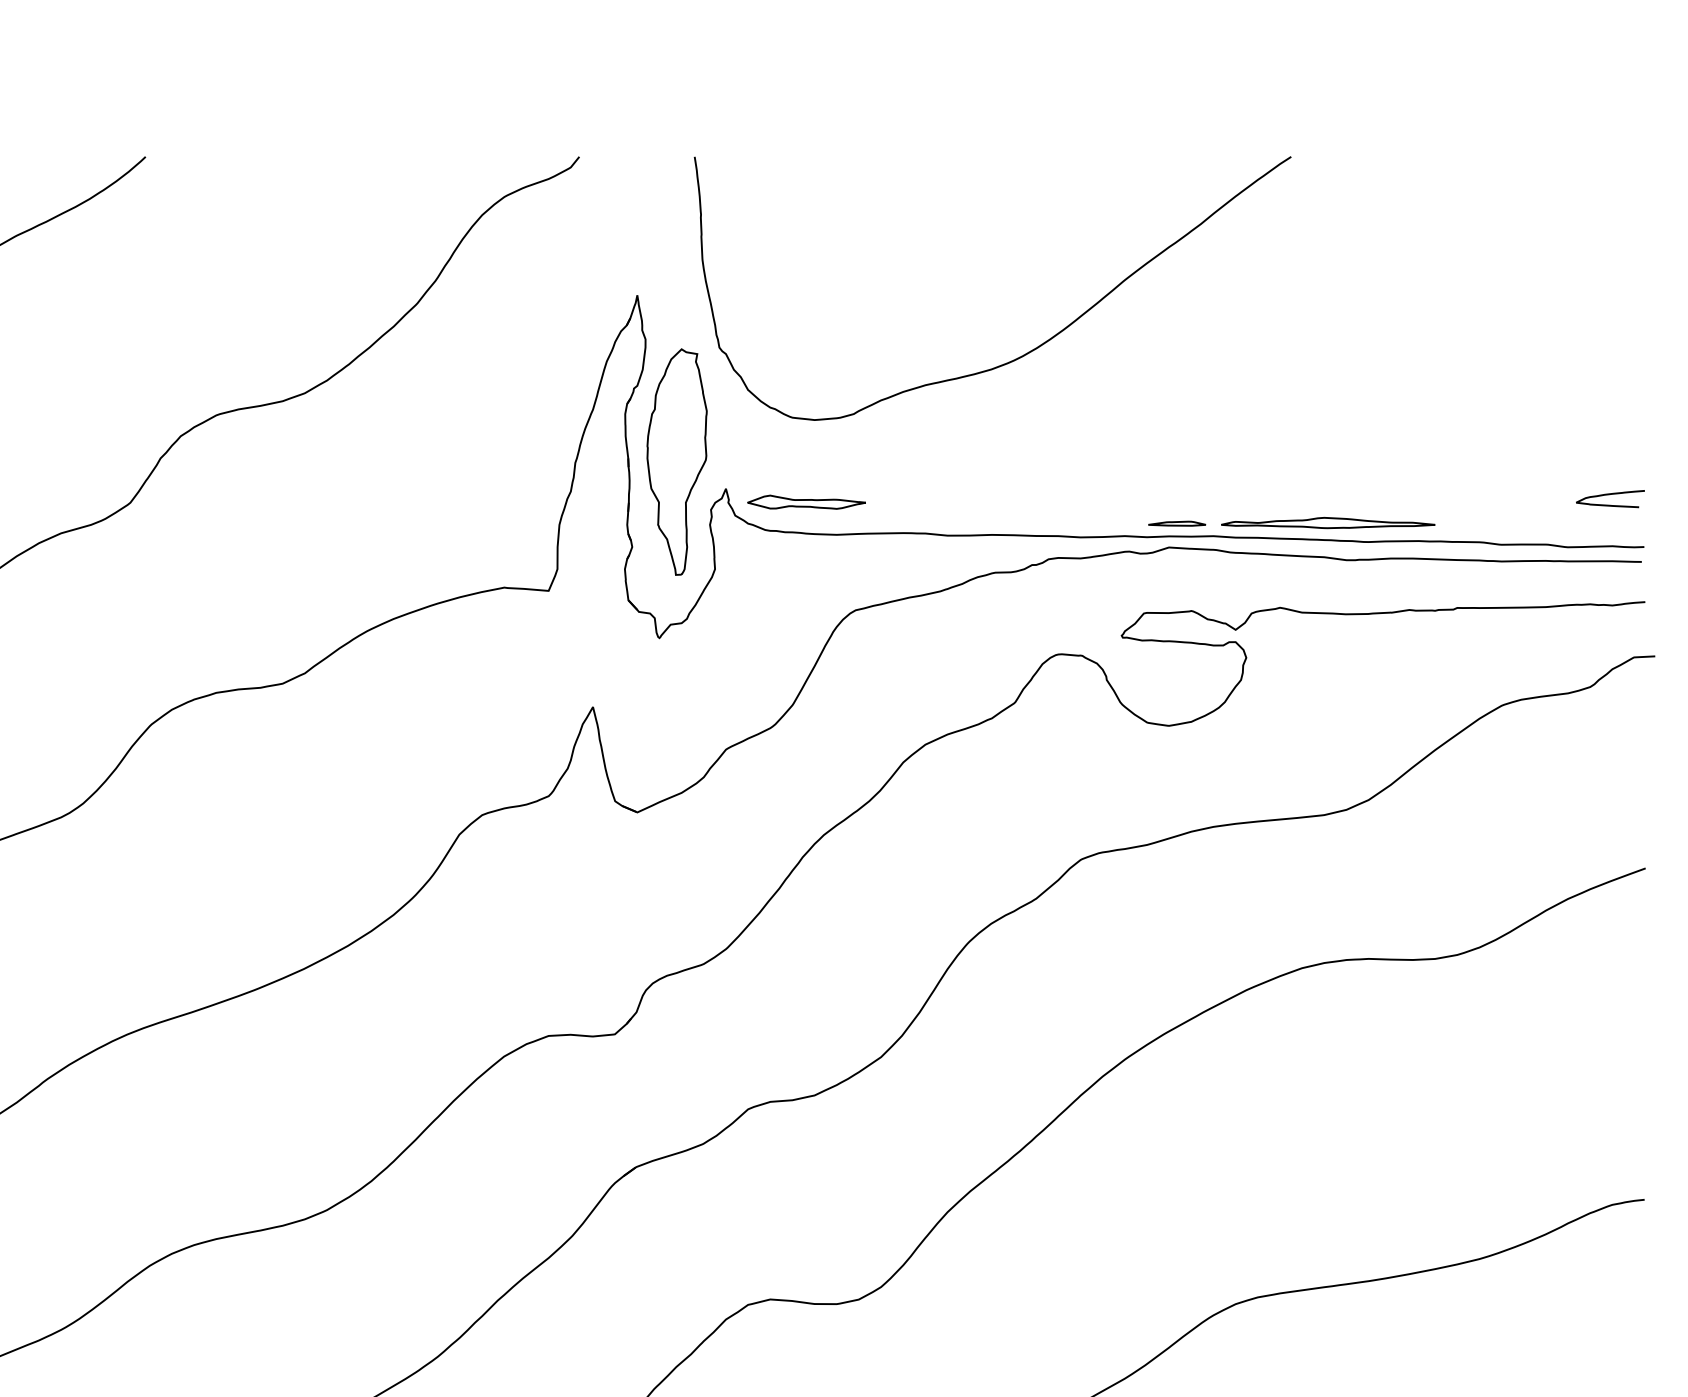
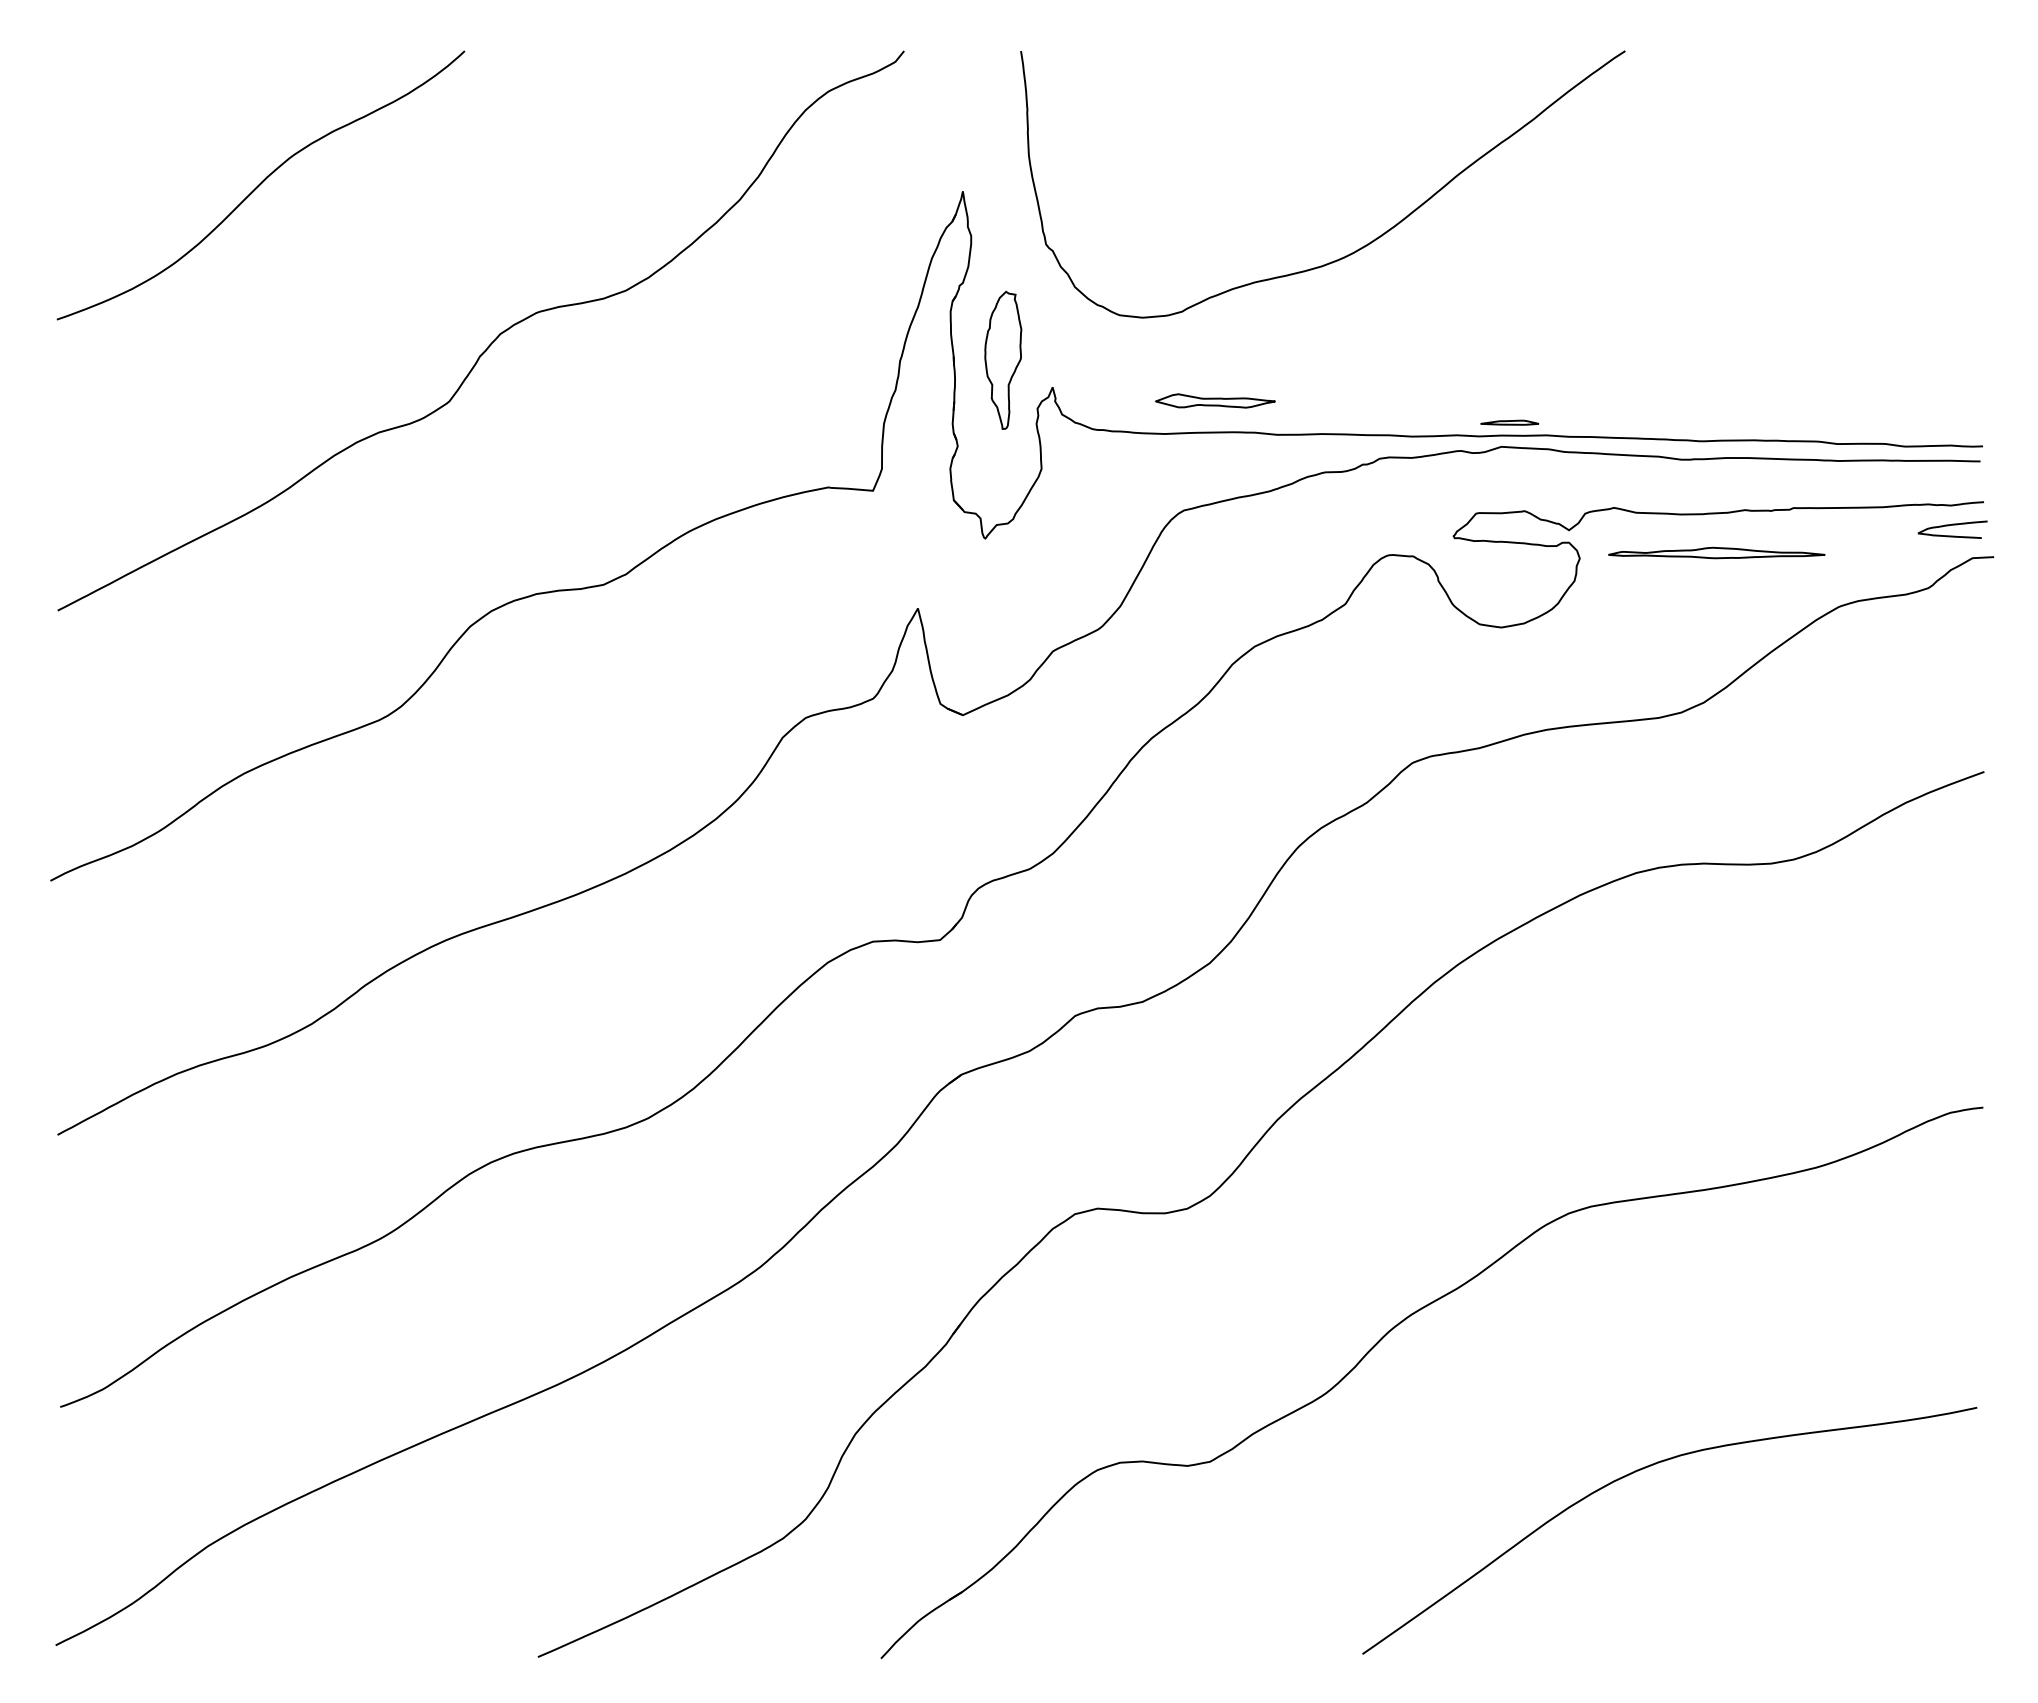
part: (677, 462) -> (1003, 360), size x0.6
curve: (1610, 494) -> (1952, 525), moved
part: (806, 501) -> (1215, 400), moved
part: (1327, 522) -> (1716, 552), moved

